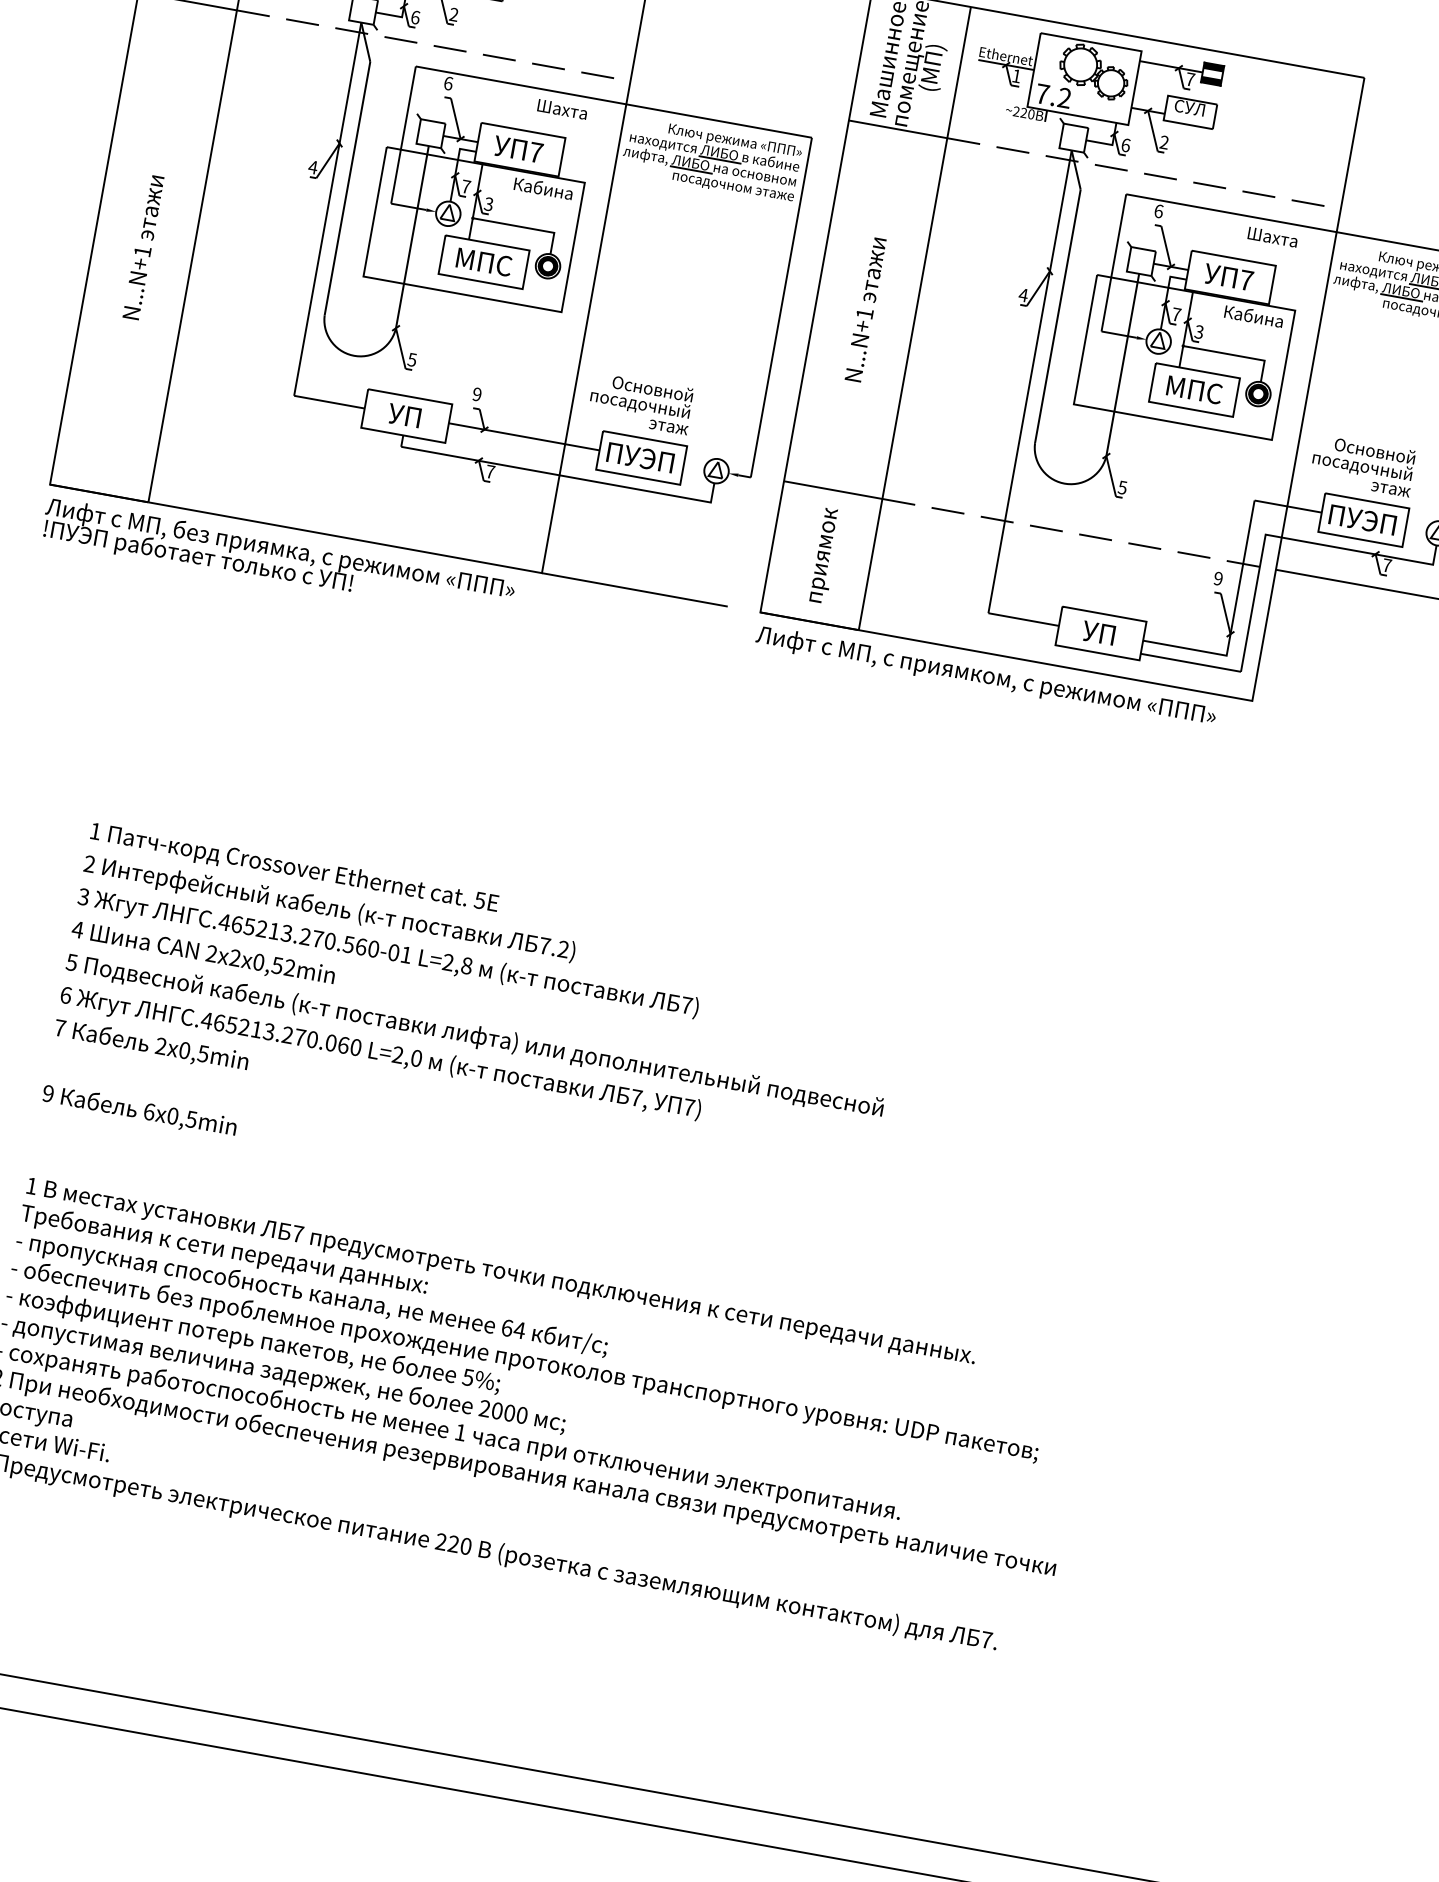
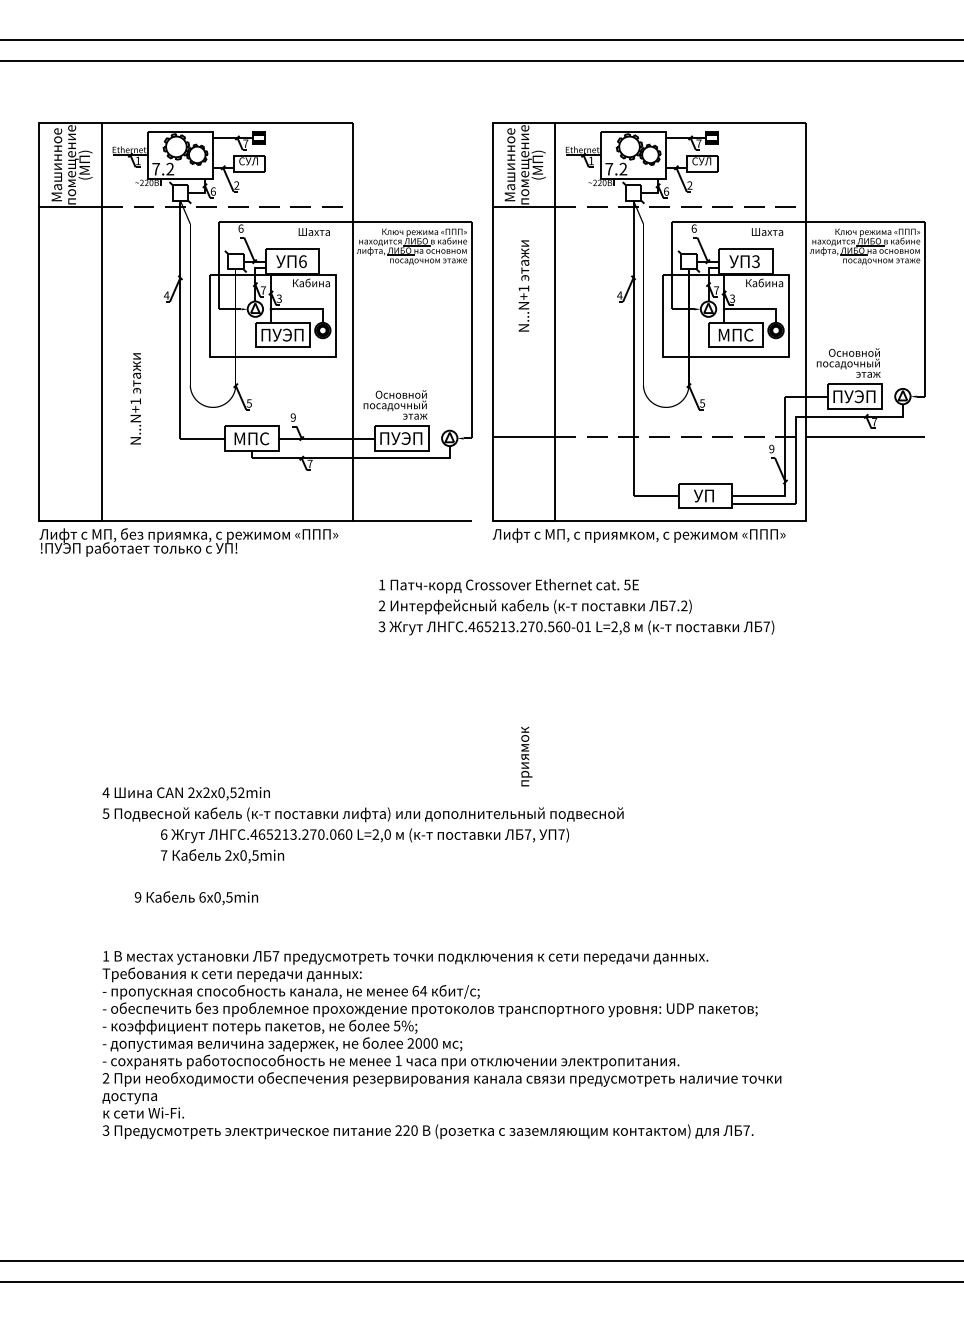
text: (535, 152) -> (302, 261), 7 -> 6
text: (143, 246) -> (135, 398), moved
text: (483, 261) -> (282, 334), МПС -> ПУЭП
text: (1245, 280) -> (755, 261), 7 -> 3
text: (865, 308) -> (523, 285), moved
text: (405, 415) -> (251, 438), УП -> МПС
text: (825, 555) -> (526, 756), moved
text: (393, 921) -> (576, 607), moved
text: (377, 1068) -> (364, 845), moved
text: (139, 1110) -> (196, 897), moved

